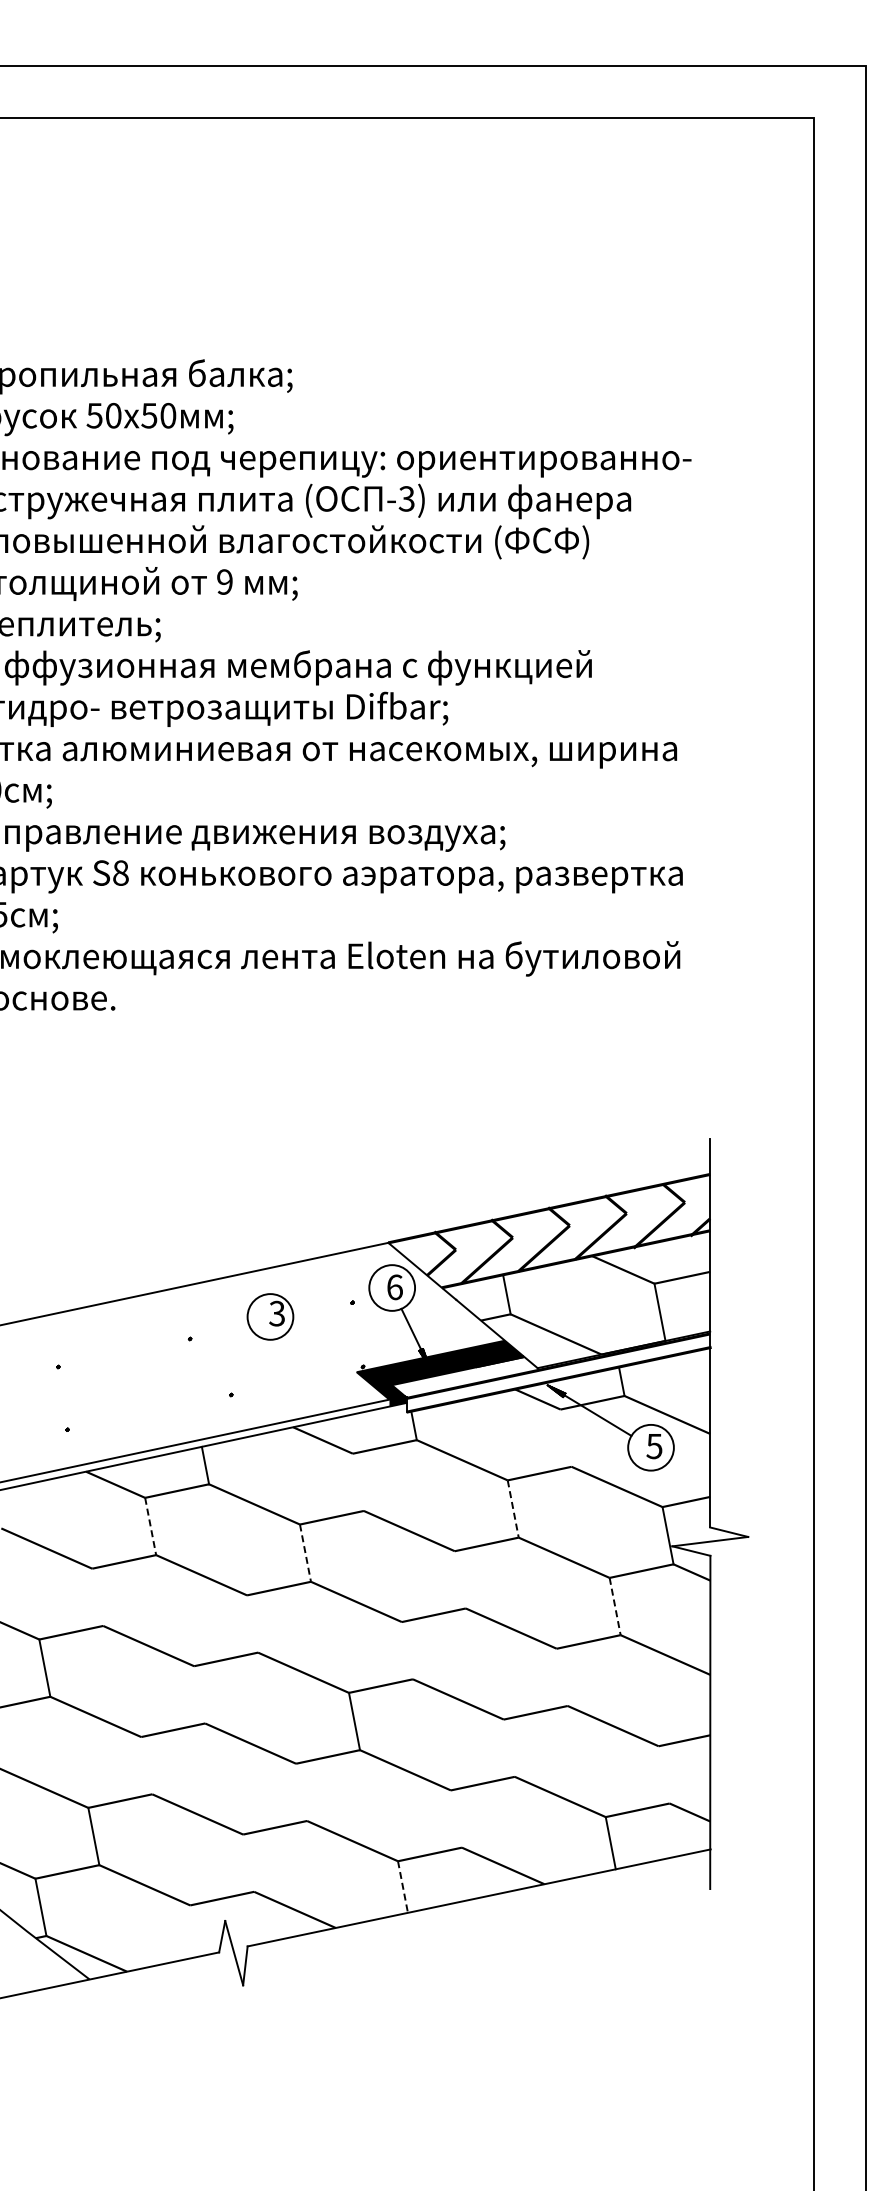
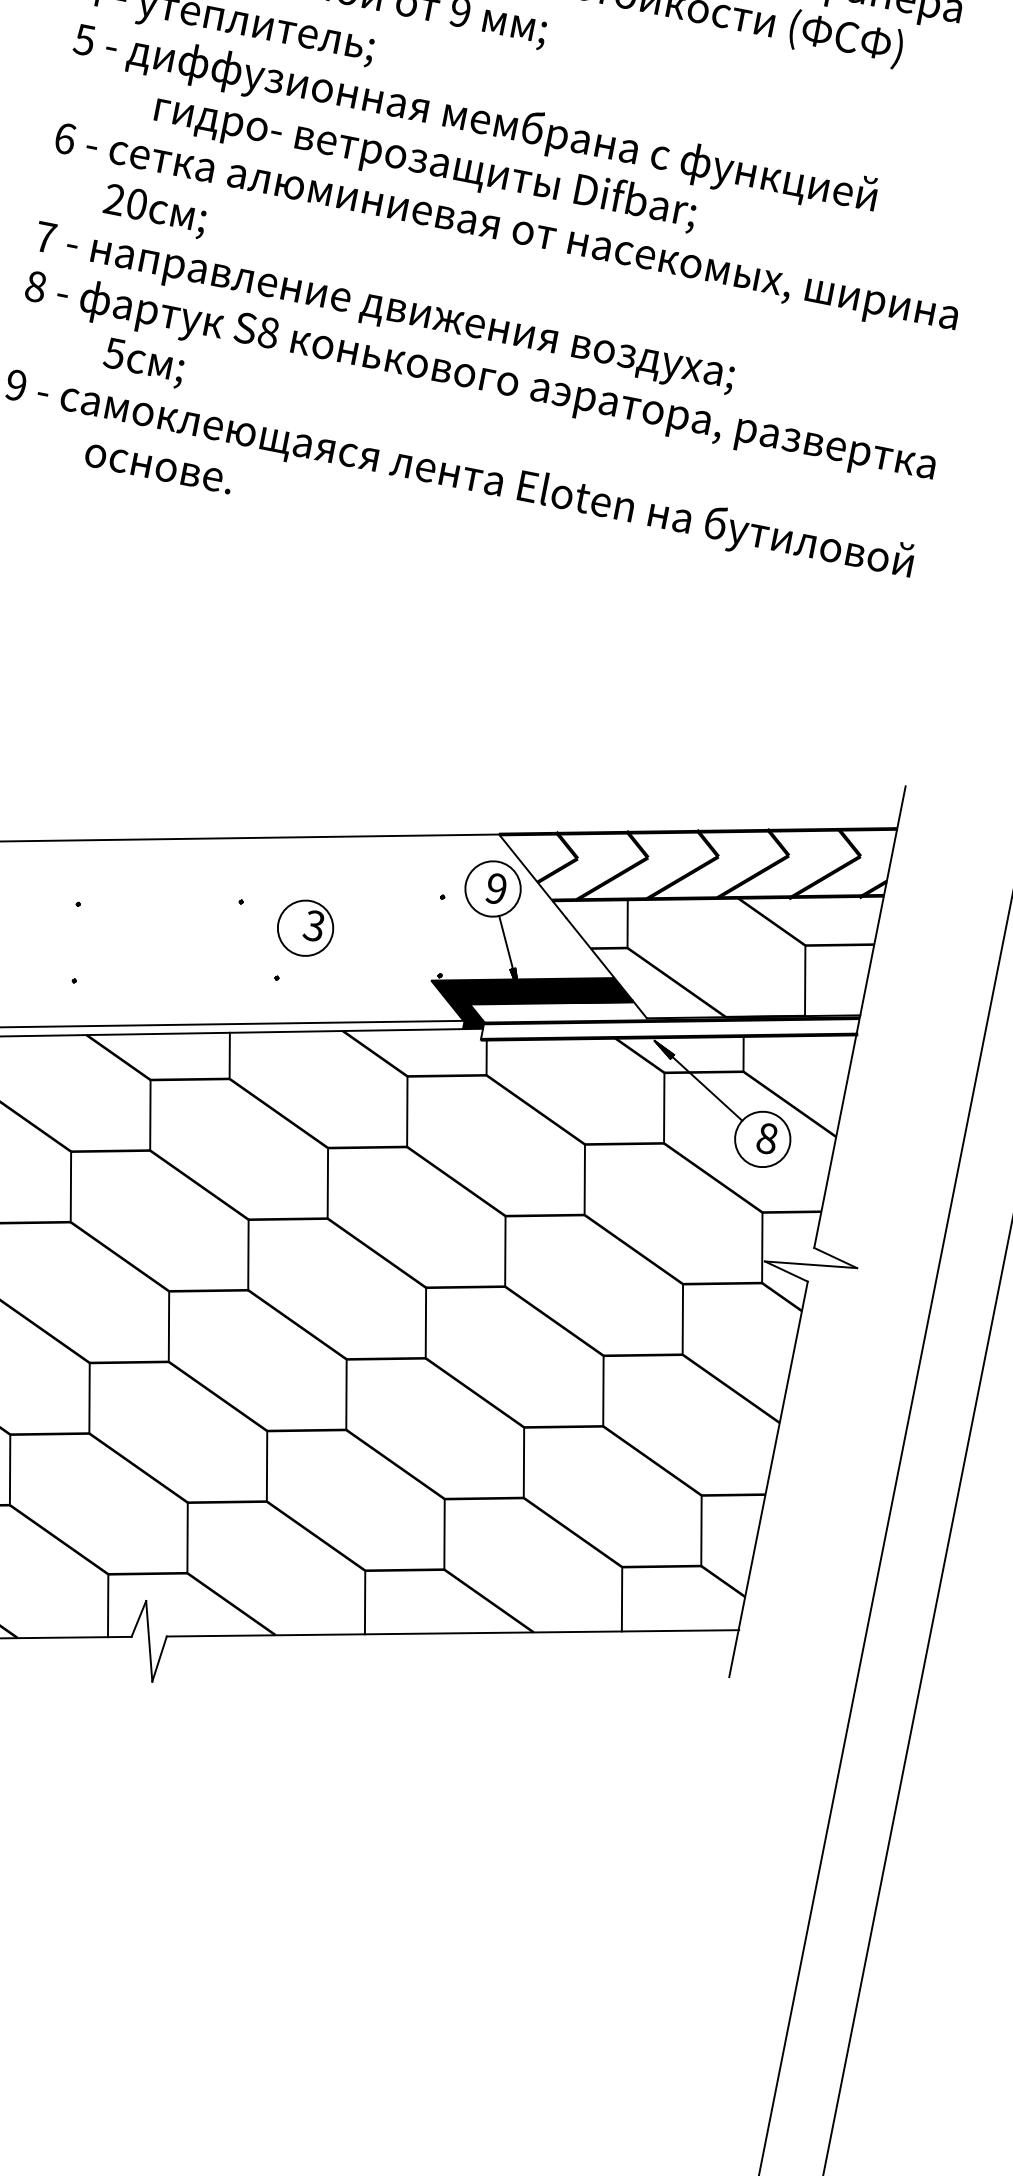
text: (394, 1287) -> (495, 888), 6 -> 9
part: (270, 1316) -> (305, 927), moved
line: (565, 1437) -> (663, 1107), added
text: (654, 1446) -> (767, 1138), 5 -> 8
line: (357, 1481) -> (406, 1110), added
line: (513, 1509) -> (585, 1180), dashed -> solid
line: (150, 1526) -> (150, 1115), dashed -> solid
line: (305, 1553) -> (327, 1183), dashed -> solid
line: (459, 1579) -> (504, 1250), added
line: (97, 1596) -> (70, 1185), added
line: (615, 1607) -> (683, 1320), dashed -> solid
line: (252, 1623) -> (248, 1254), added
line: (406, 1650) -> (424, 1322), added
line: (561, 1677) -> (602, 1391), added
line: (199, 1694) -> (168, 1326), added
line: (508, 1747) -> (523, 1461), added
line: (146, 1765) -> (89, 1397), added
line: (663, 1774) -> (700, 1530), added
line: (301, 1791) -> (267, 1465), added
line: (455, 1818) -> (443, 1533), added
line: (248, 1862) -> (187, 1537), added
line: (403, 1887) -> (365, 1603), dashed -> solid
line: (195, 1930) -> (108, 1605), added

